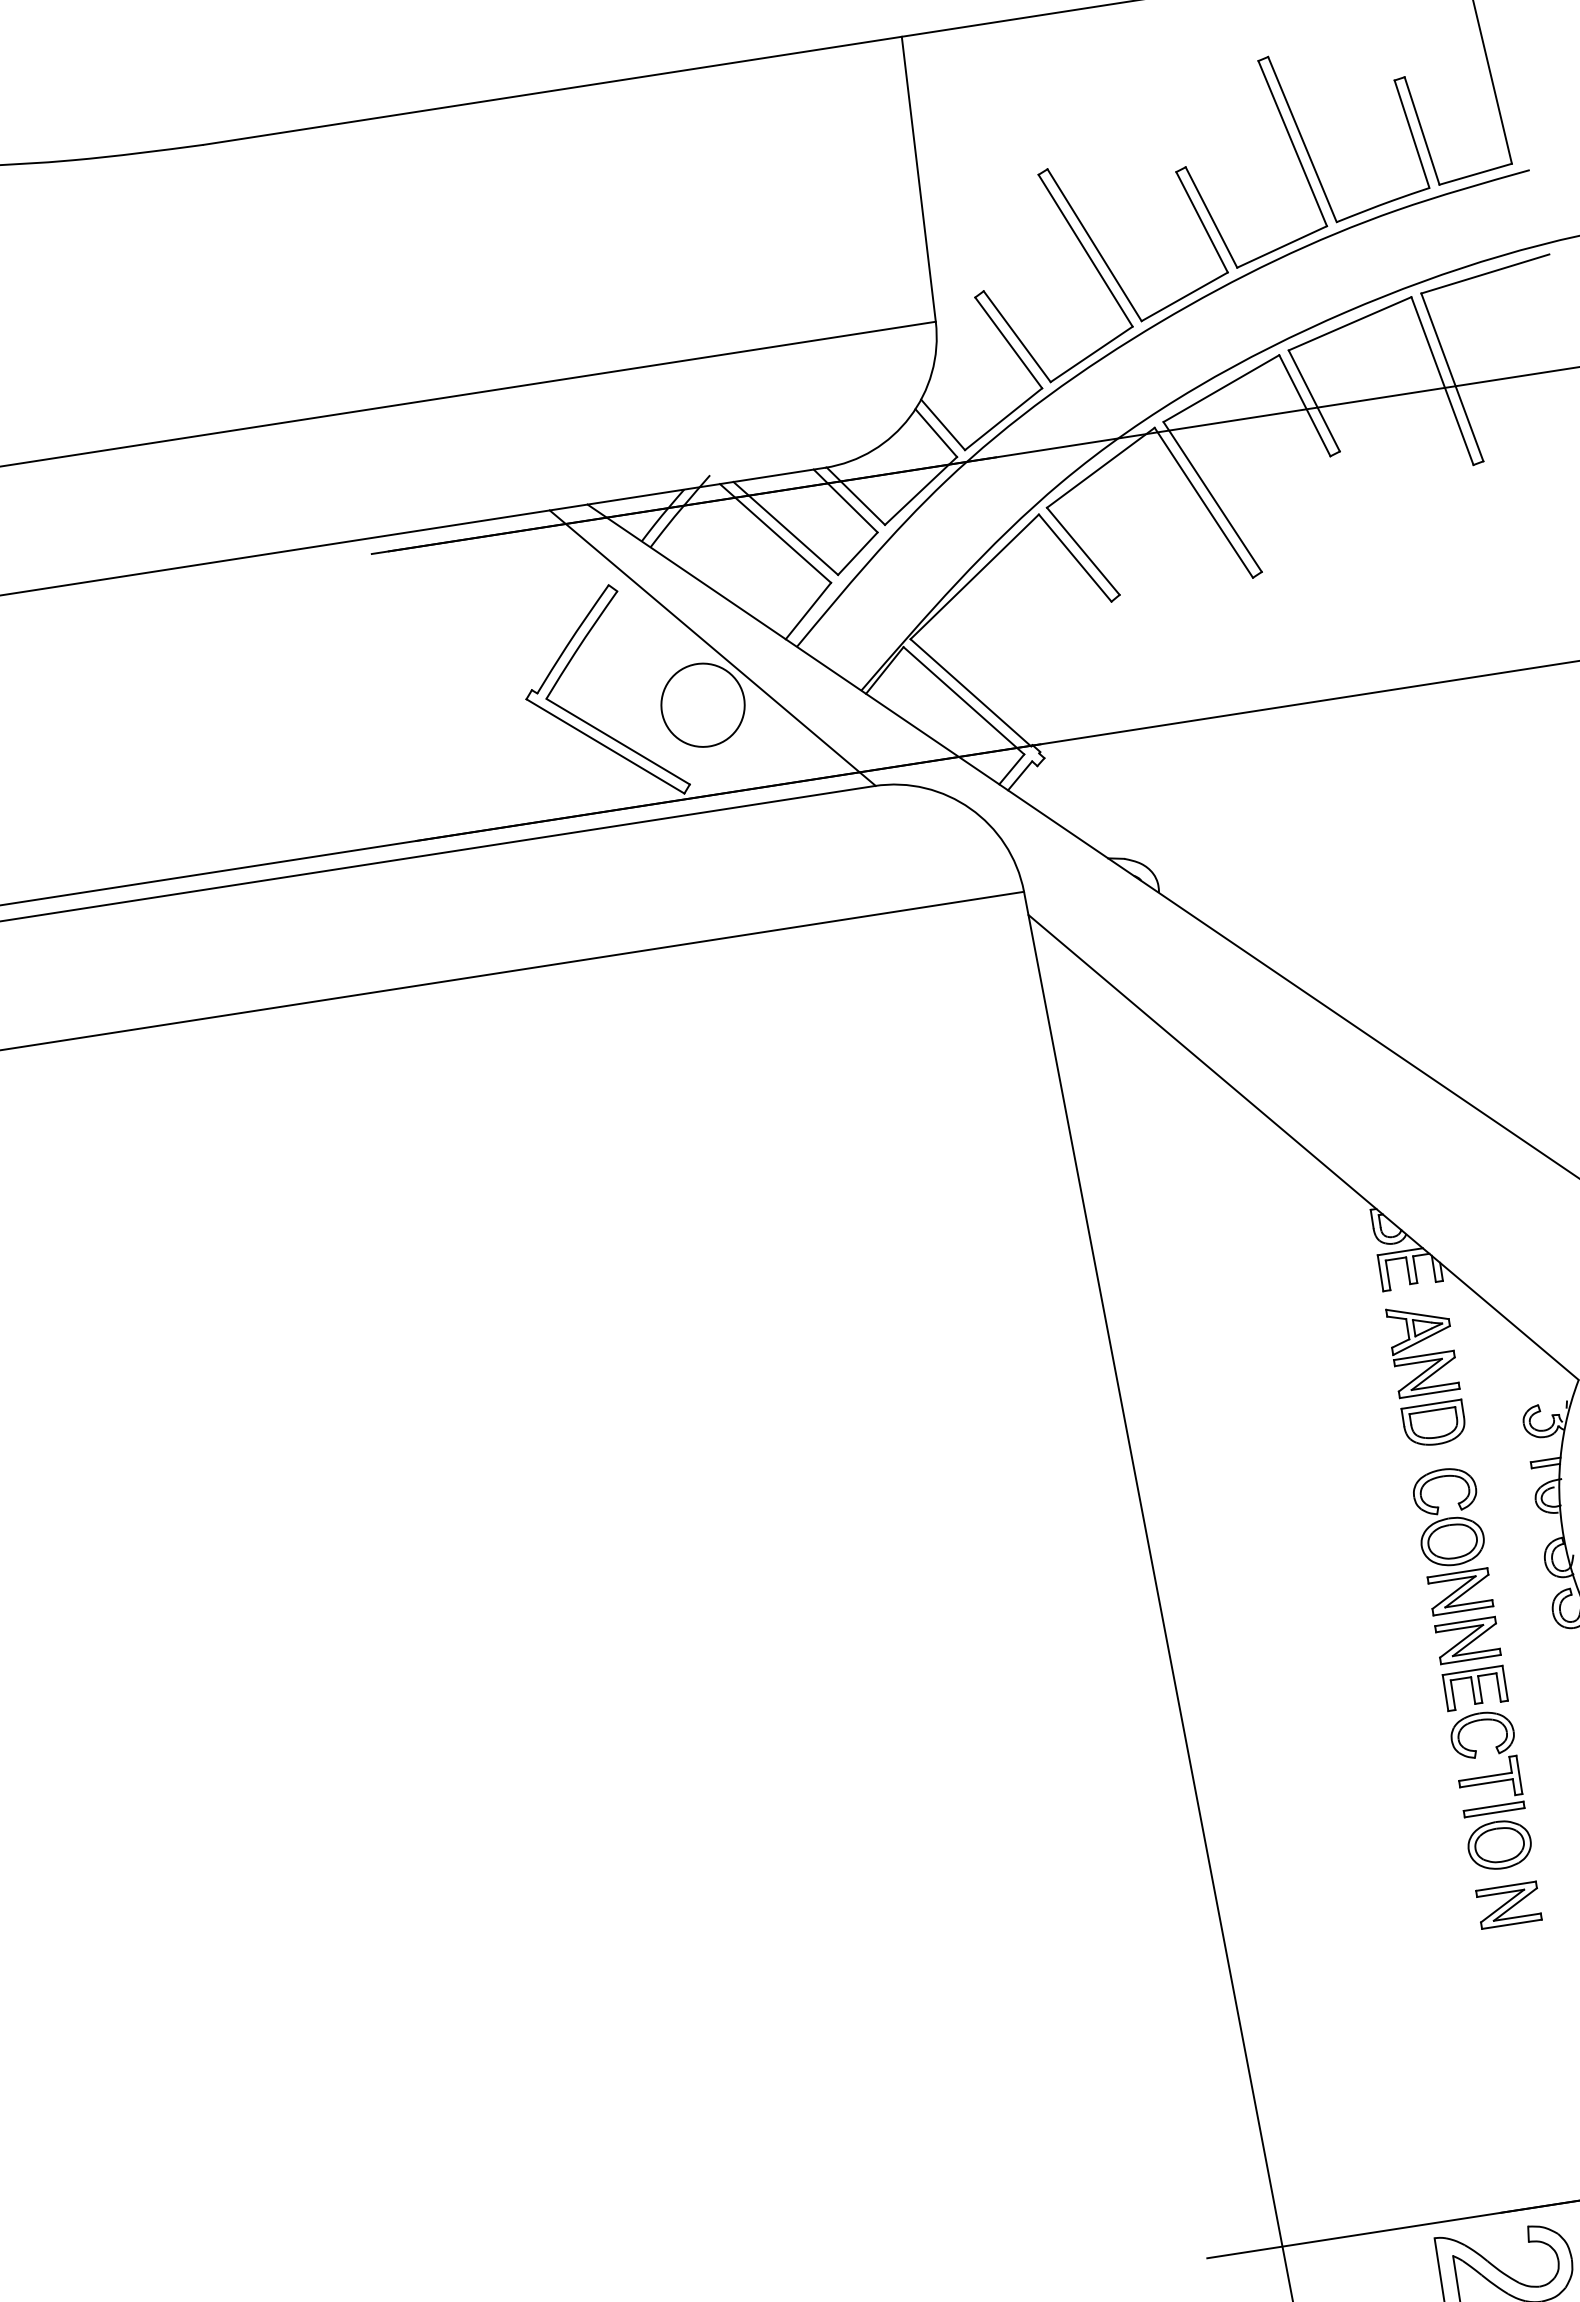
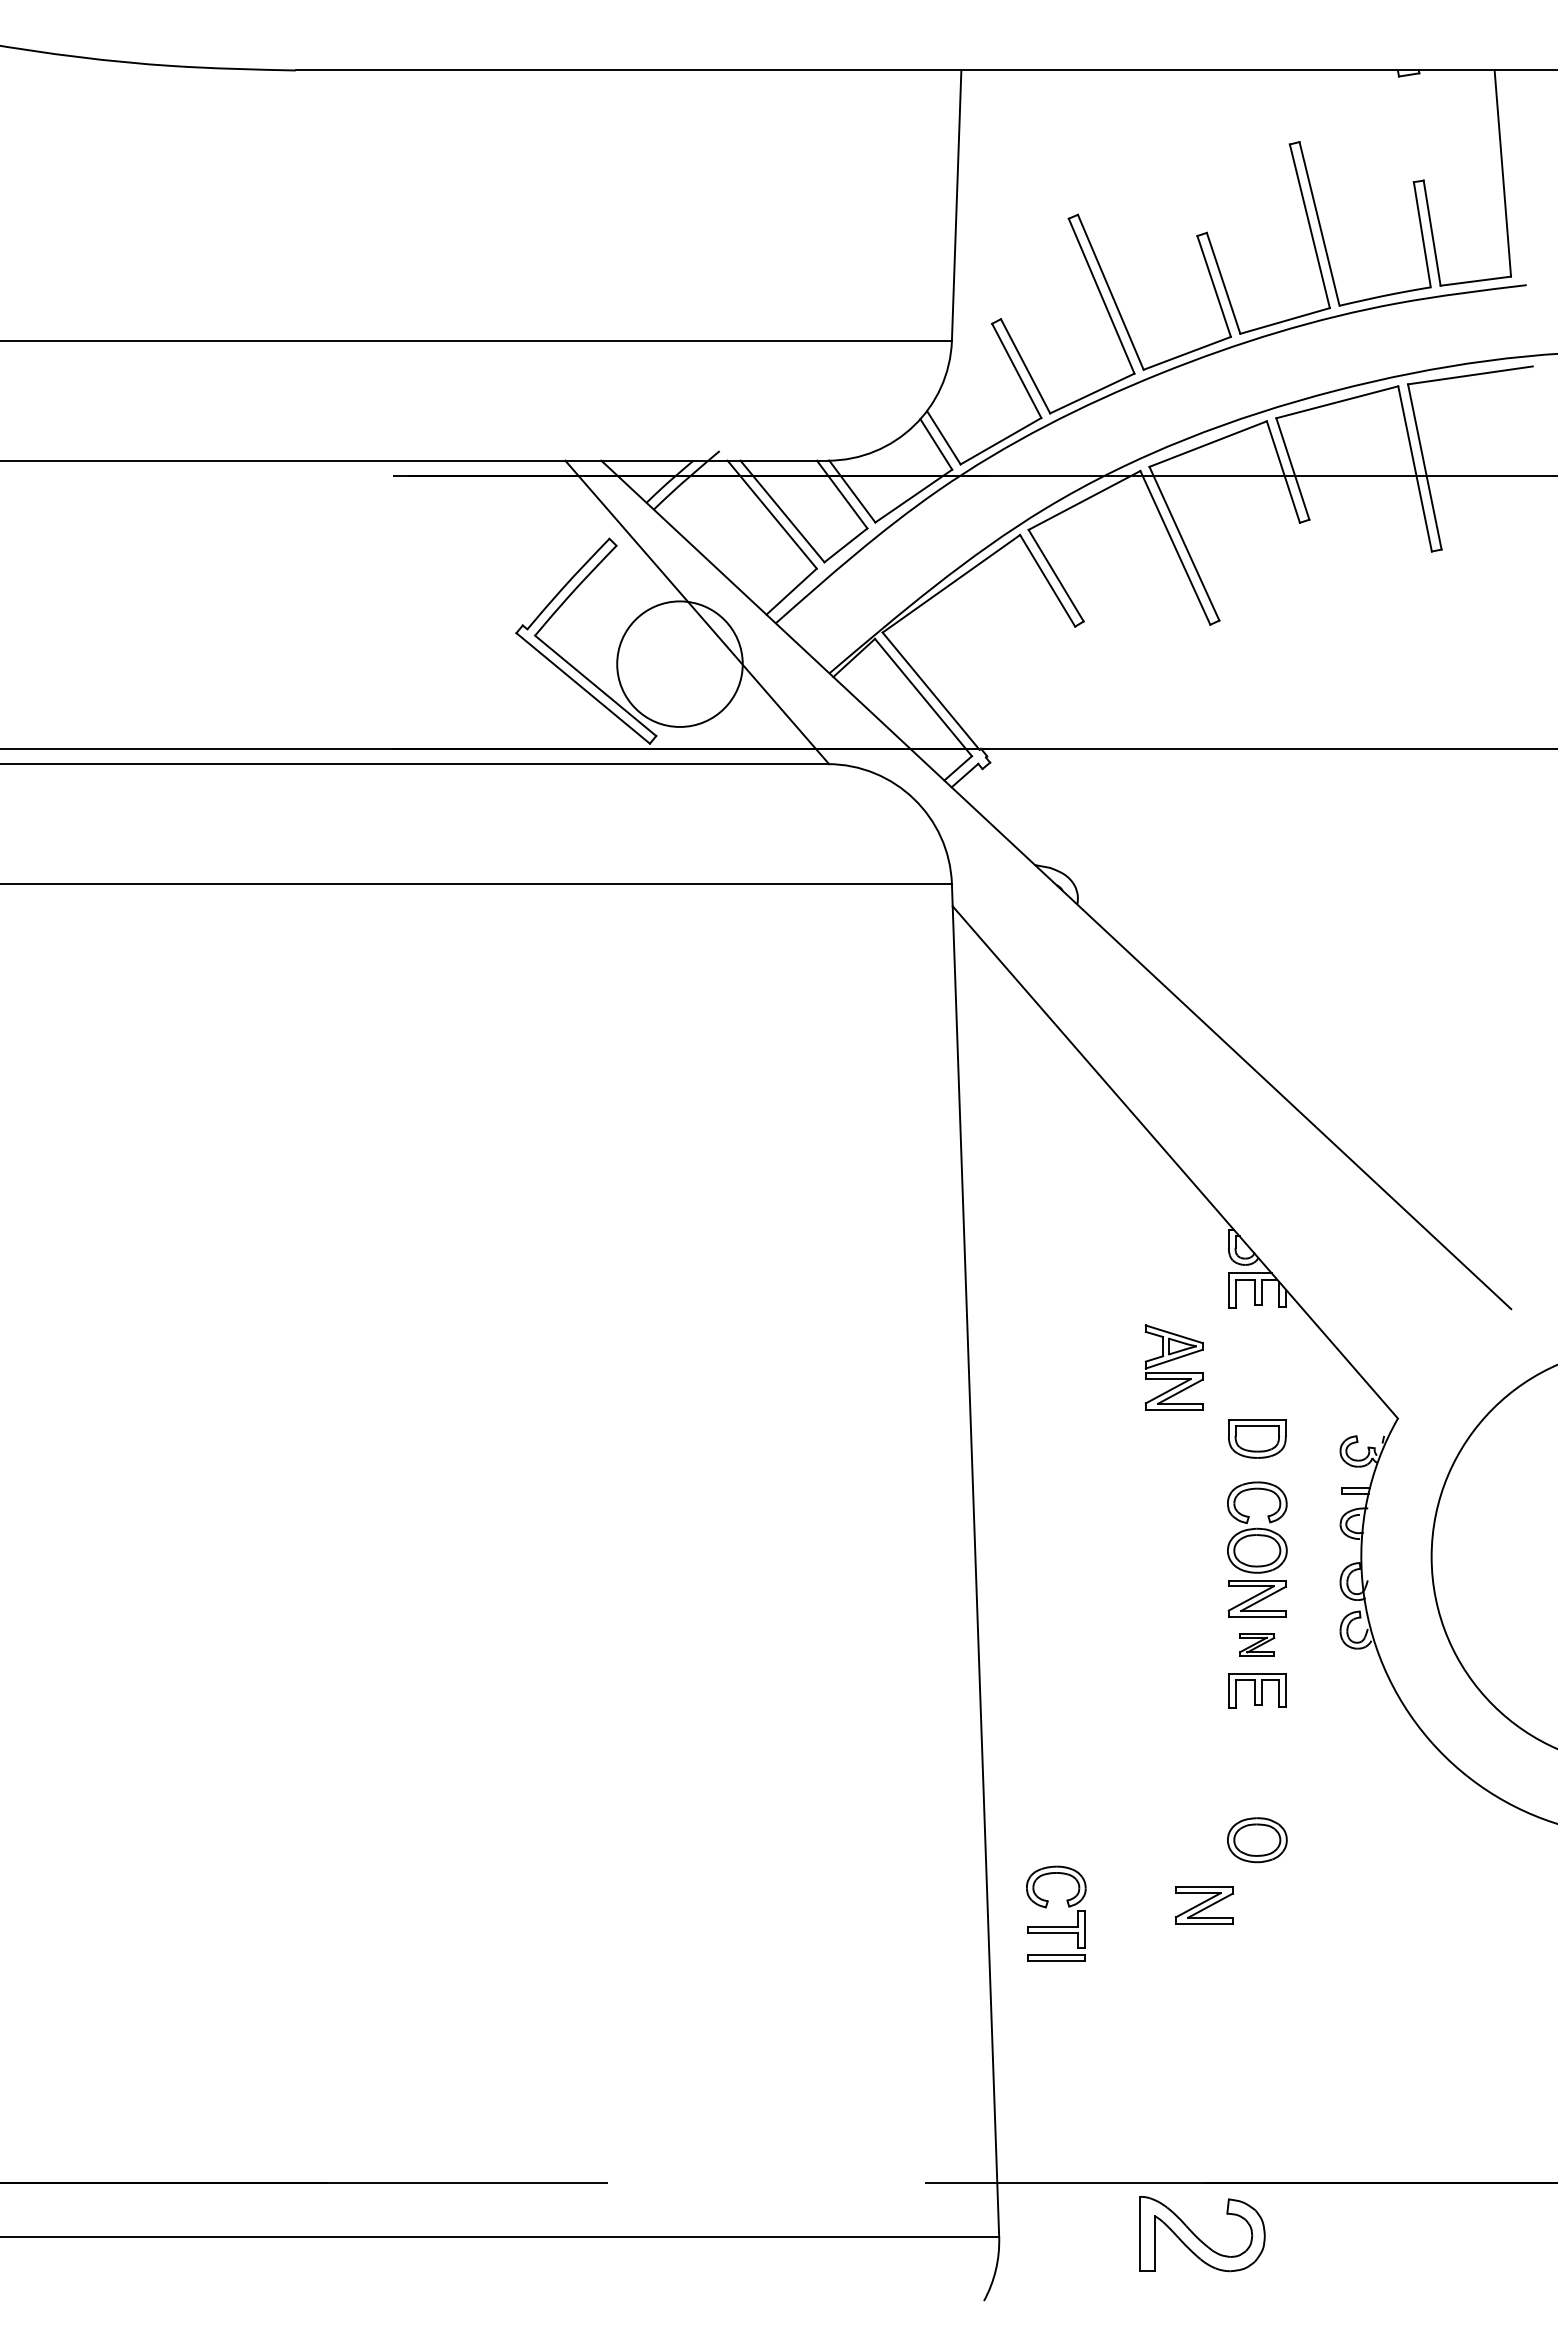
circle: (702, 704) -> (679, 663), size x1.6
part: (1422, 1349) -> (1173, 1367), moved
part: (1467, 1639) -> (1256, 1644), size x0.6
part: (1475, 1758) -> (1046, 1908), moved
part: (1508, 1905) -> (1203, 1905), moved

